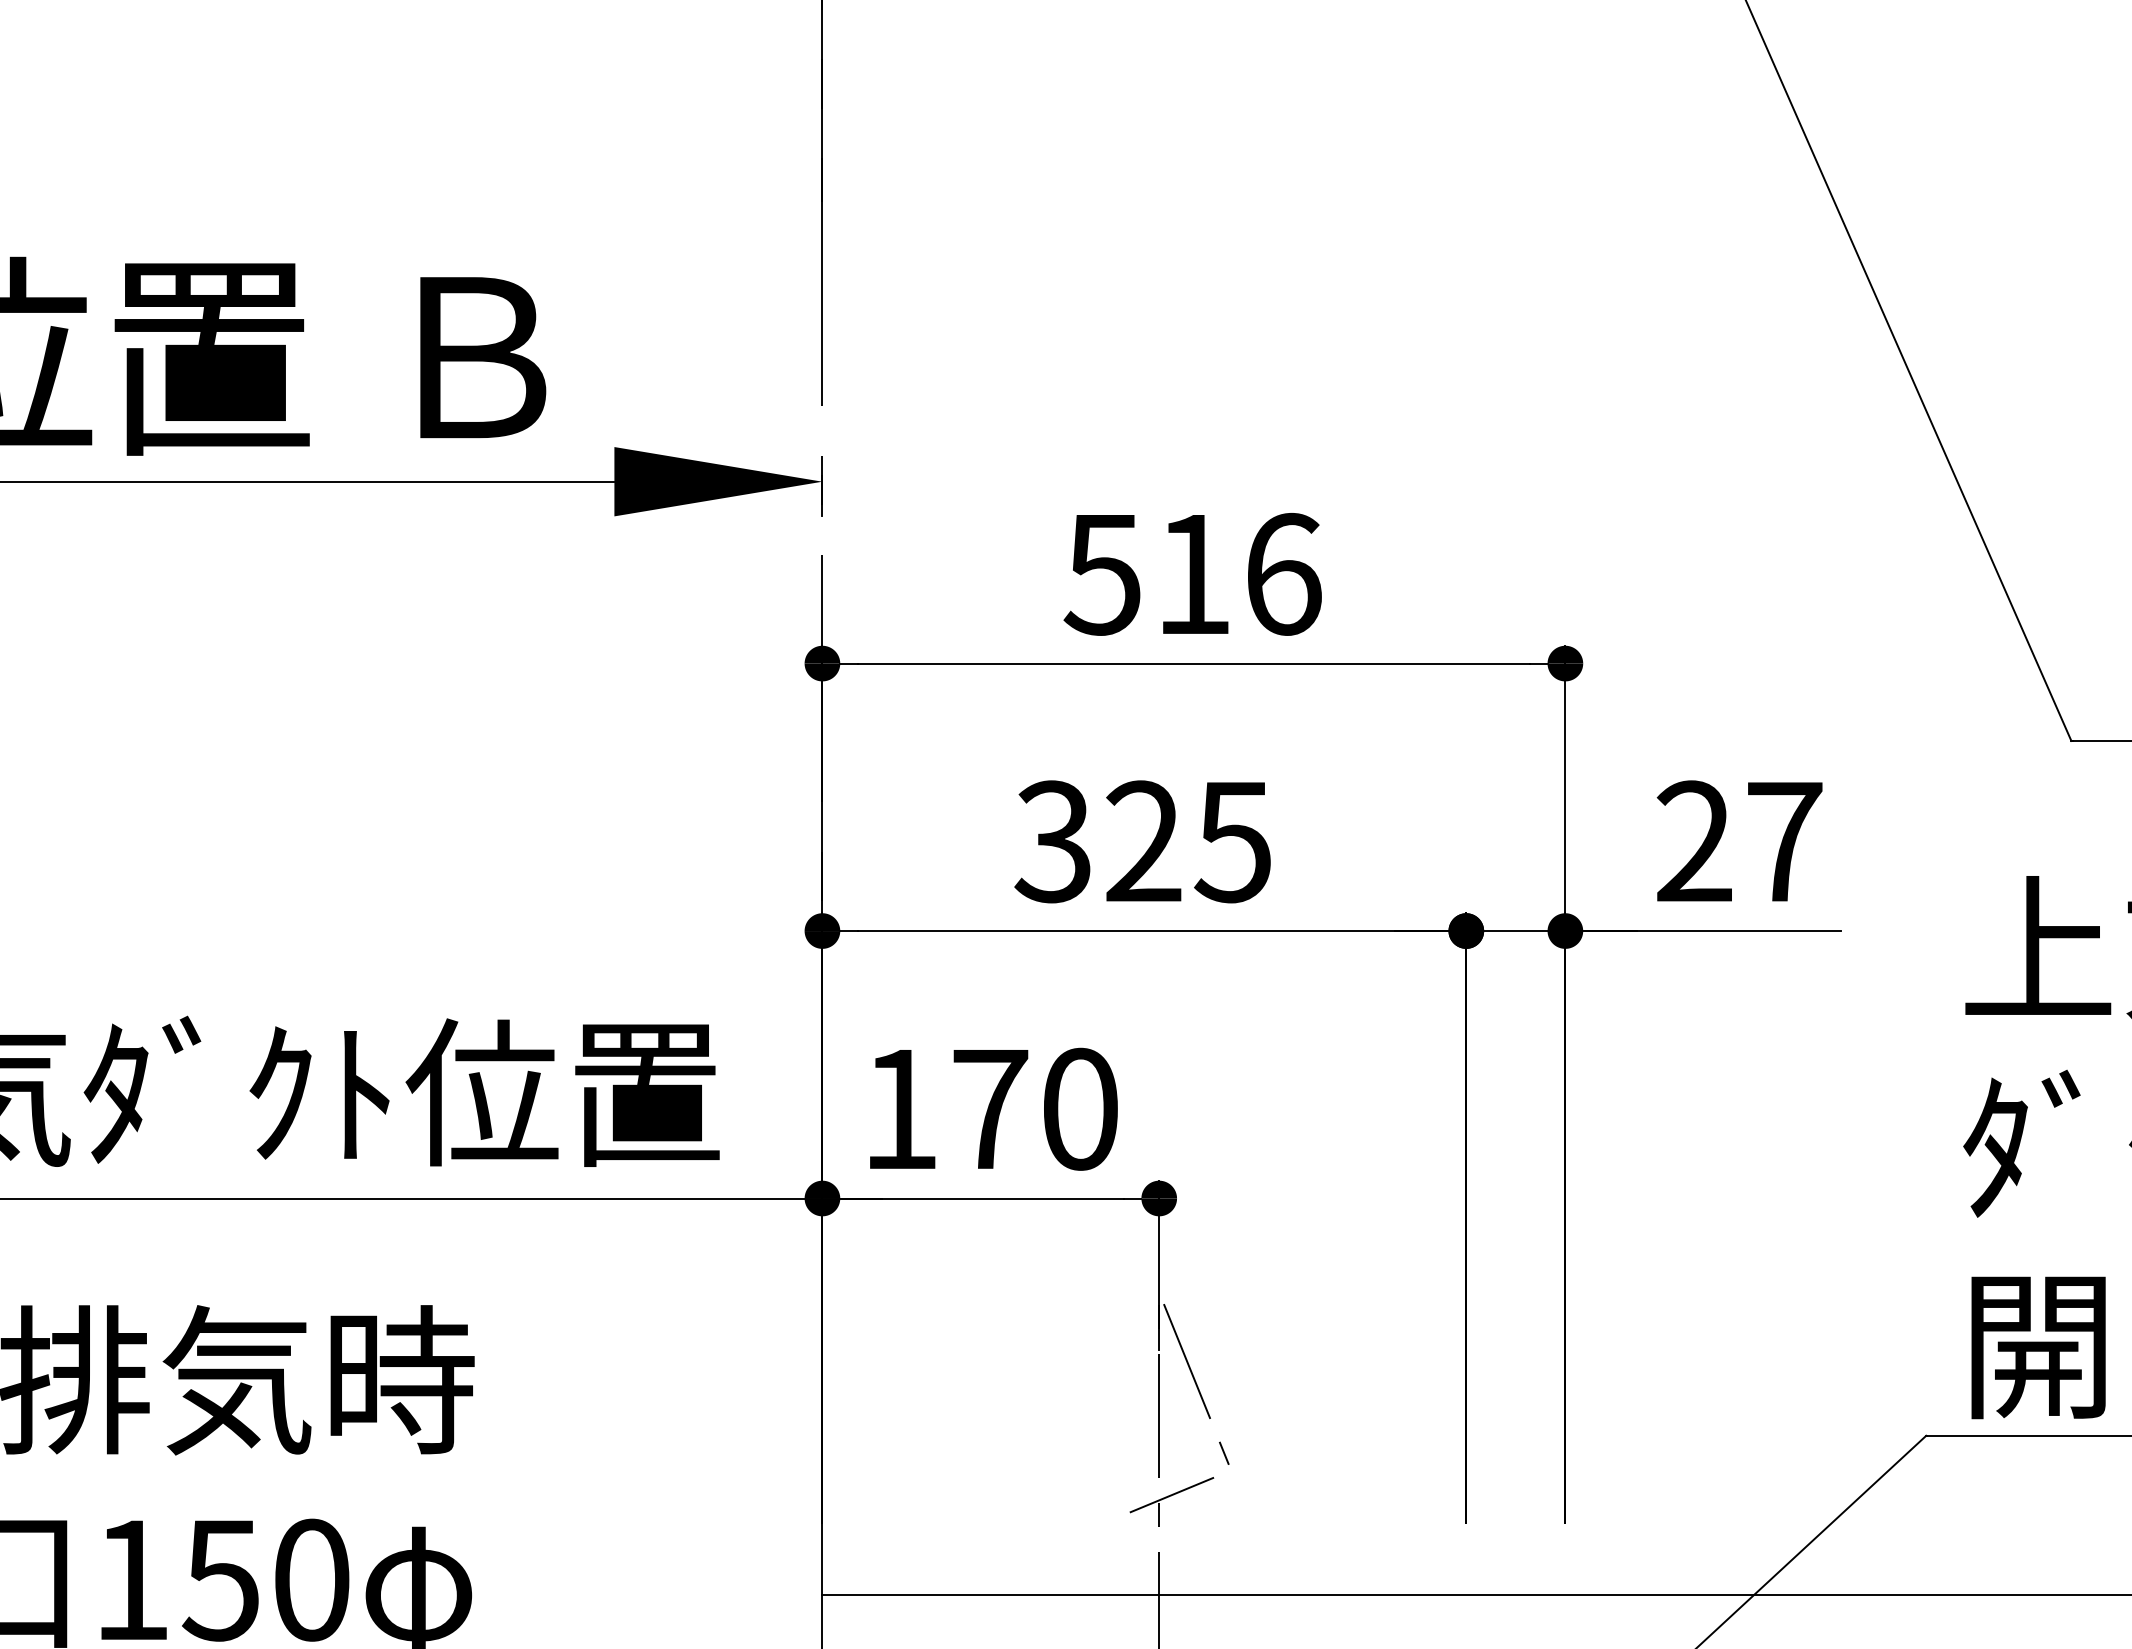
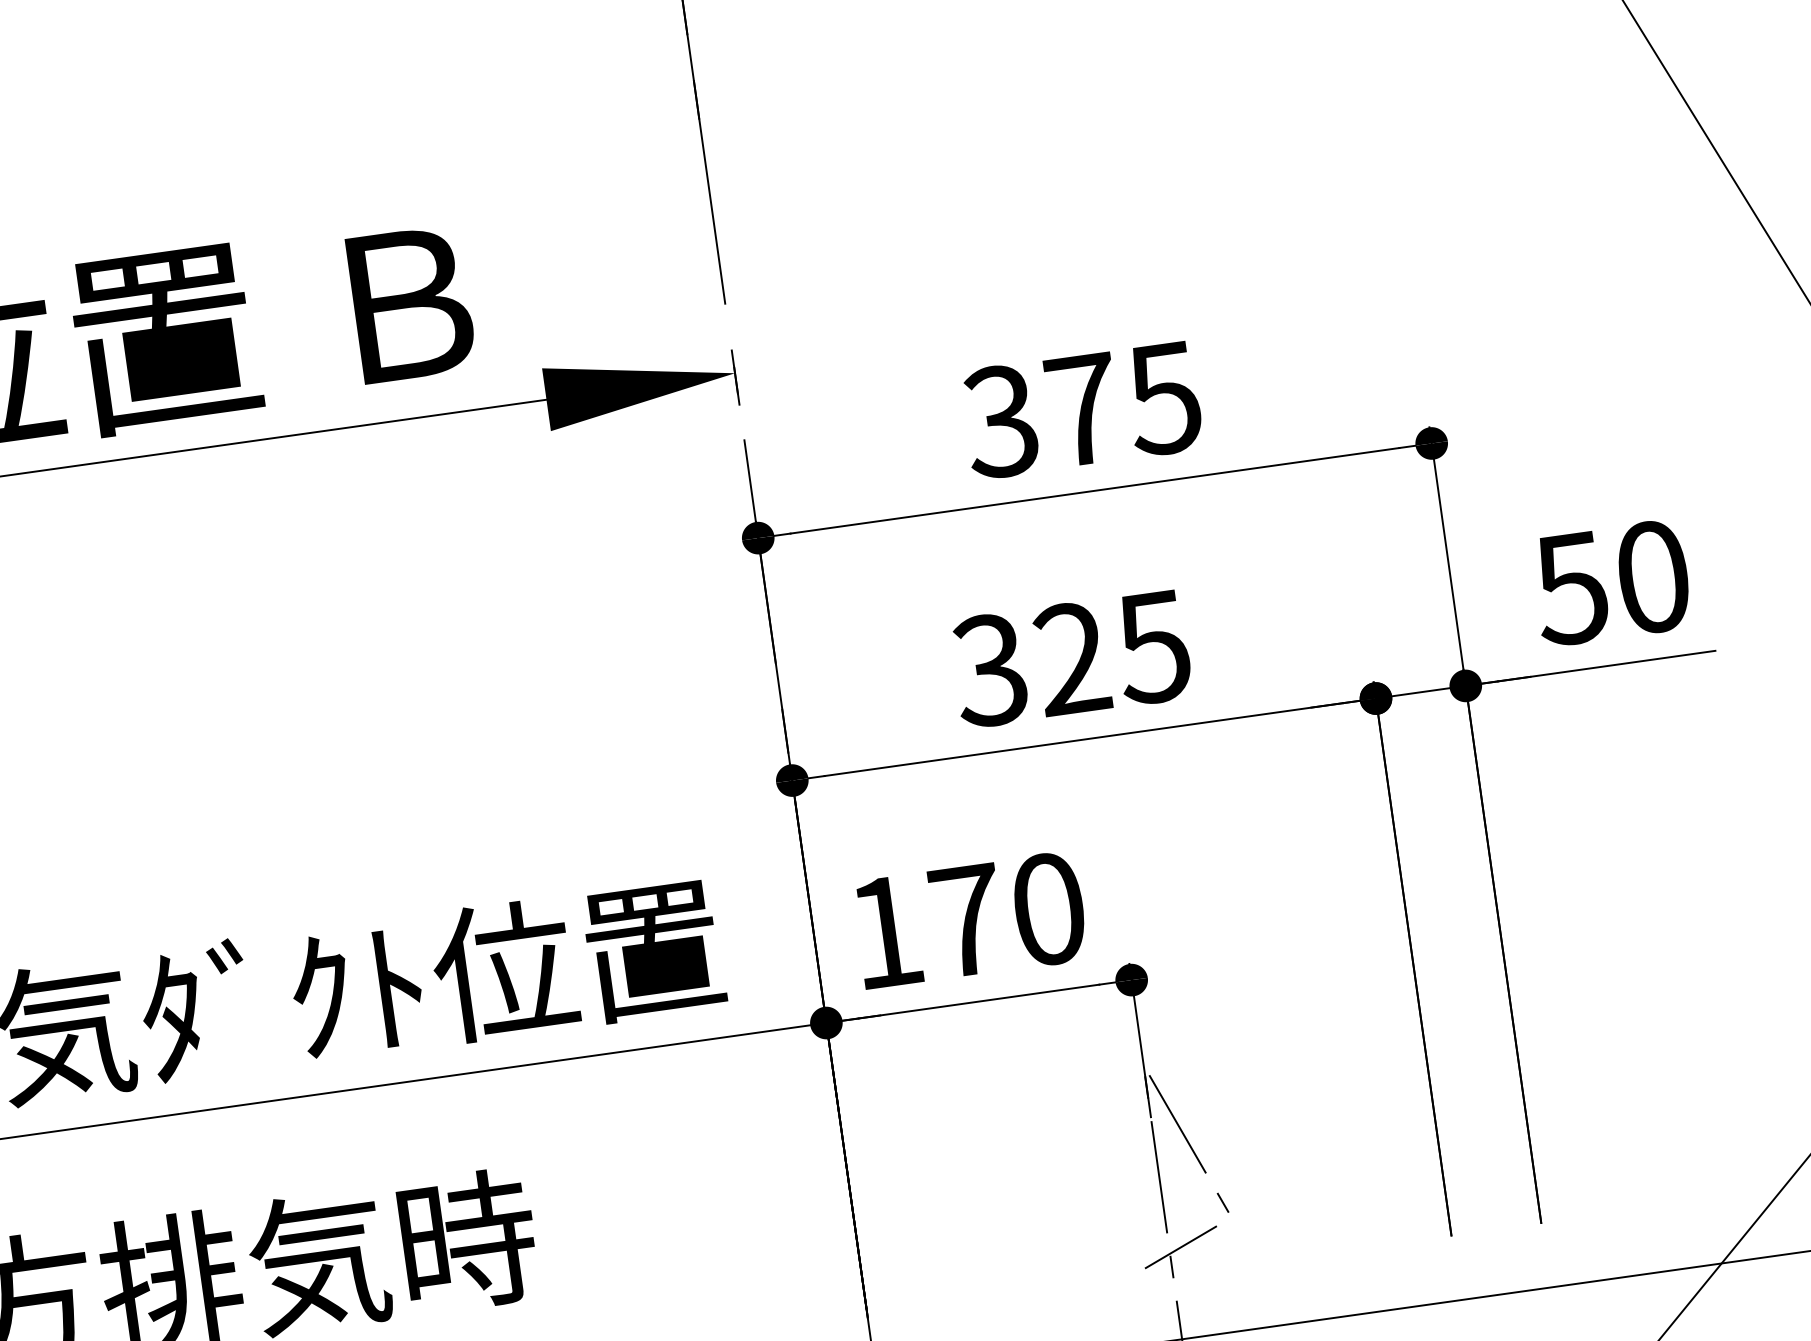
text: (1192, 573) -> (1082, 409), 516 -> 375
text: (1738, 841) -> (1611, 582), 27 -> 50

